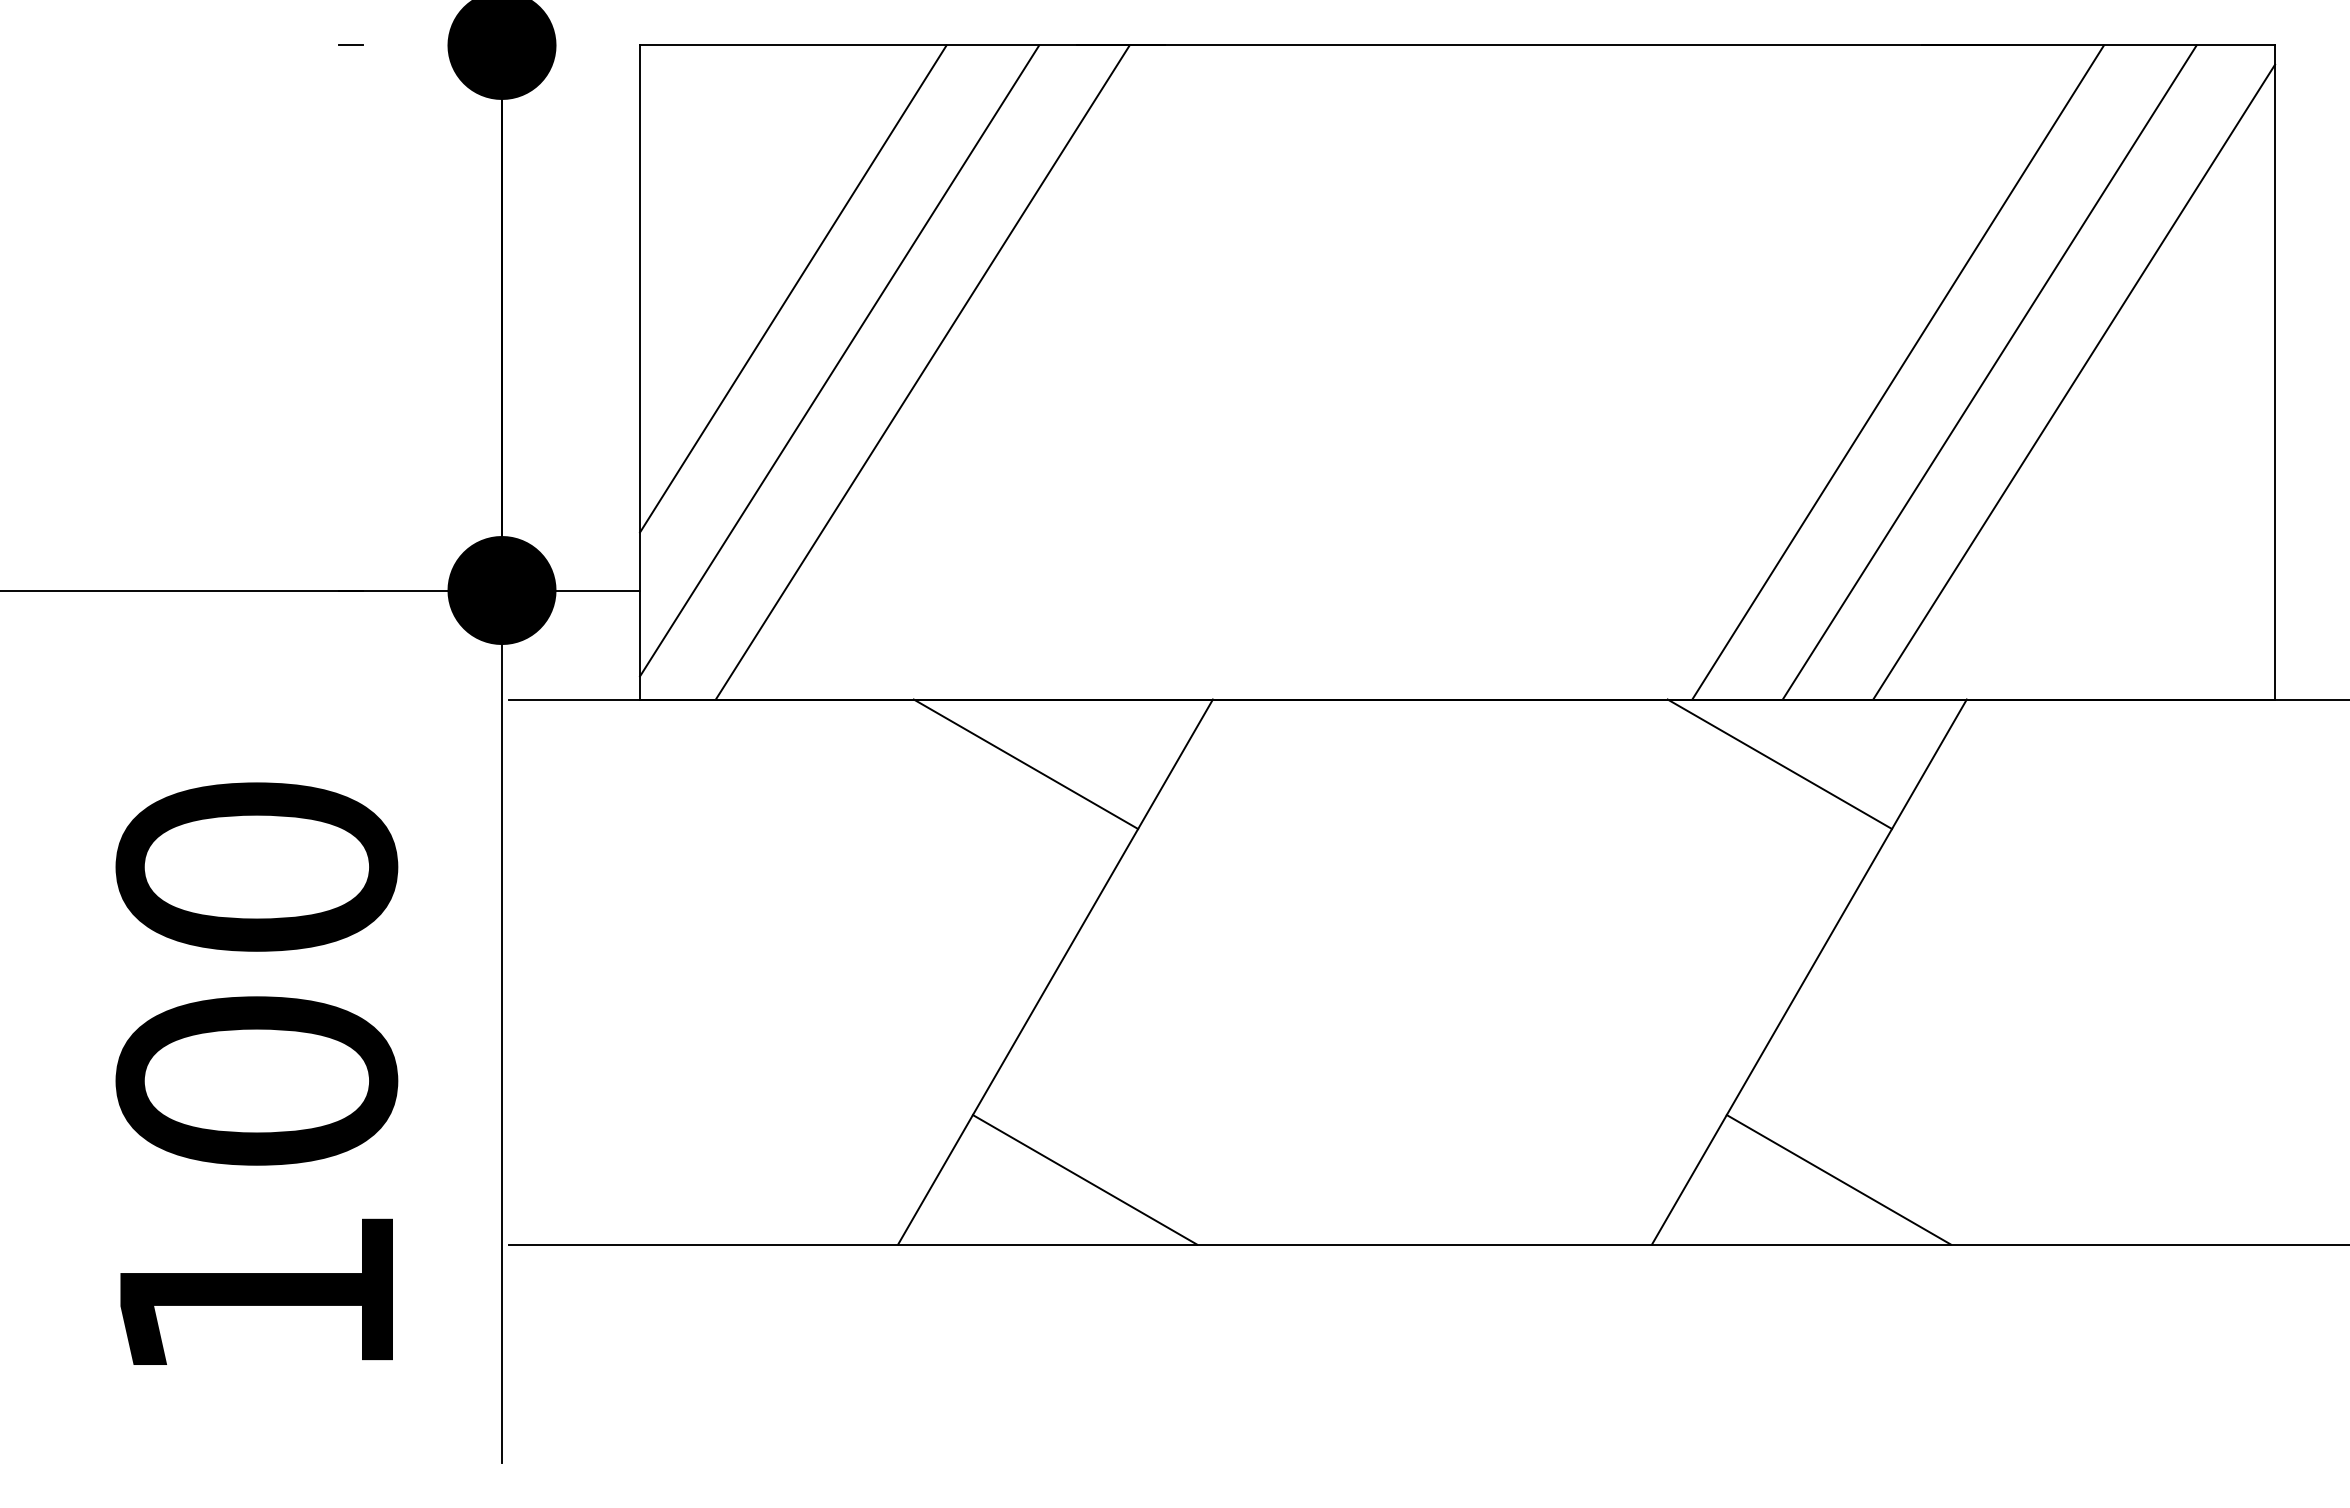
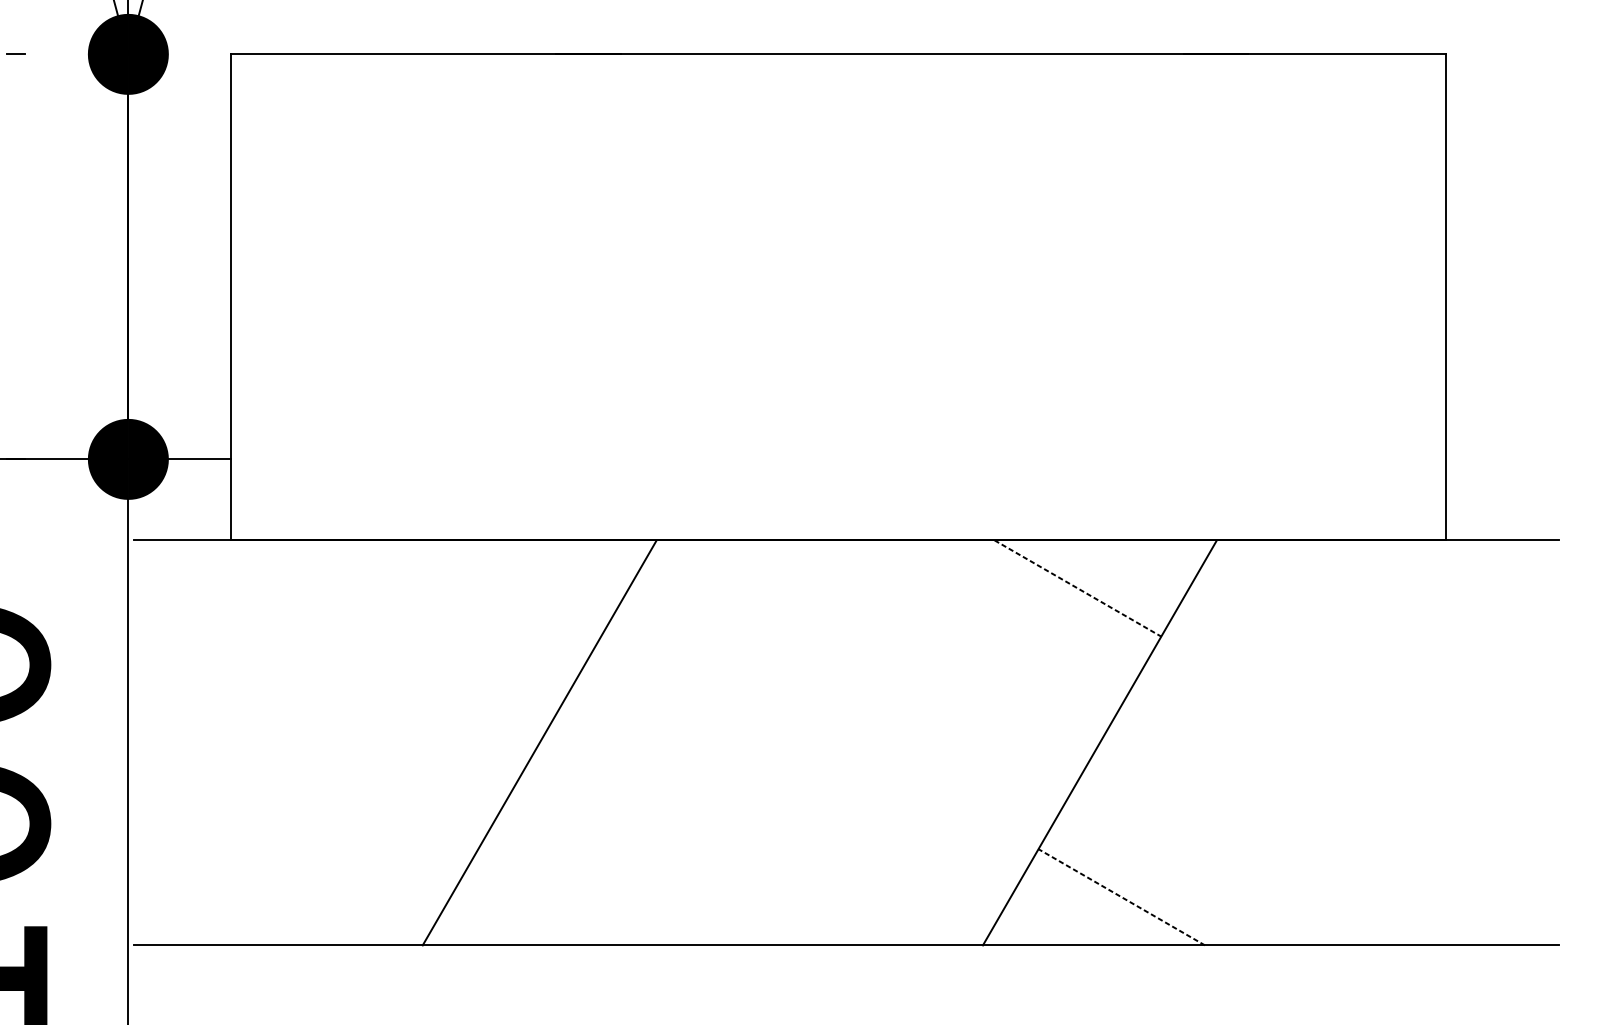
line: (793, 288) -> (344, 234), removed
line: (839, 360) -> (379, 288), removed
line: (922, 372) -> (440, 297), removed
line: (1897, 372) -> (1165, 297), removed
line: (1989, 372) -> (1233, 297), removed
line: (2074, 381) -> (1296, 304), removed
line: (1025, 764) -> (517, 588), removed
line: (1779, 764) -> (1077, 588), solid -> dashed
line: (1084, 1179) -> (561, 897), removed
line: (1838, 1179) -> (1121, 897), solid -> dashed

